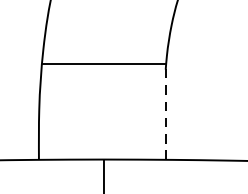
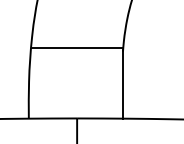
line: (165, 112) -> (122, 83), dashed -> solid

